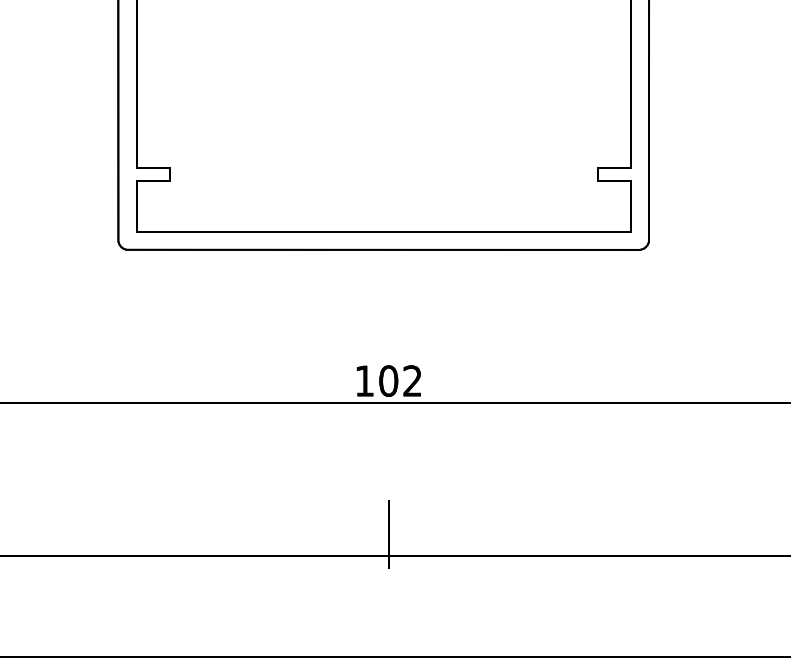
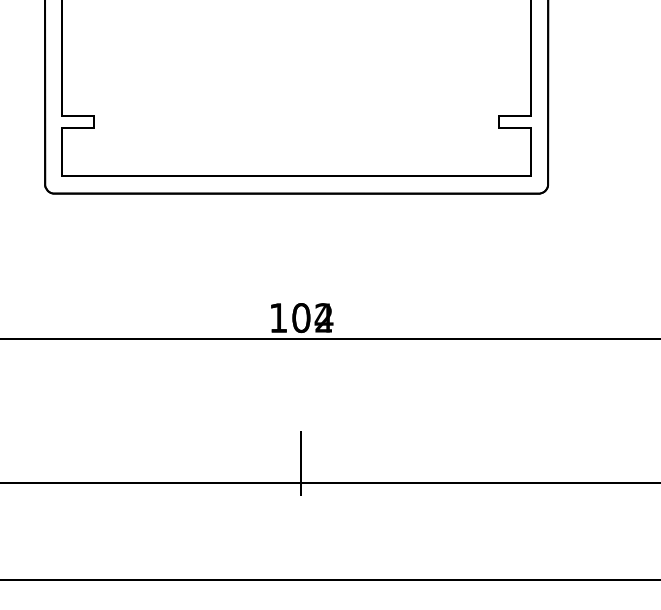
text: (412, 380) -> (323, 317), 102 -> 104

